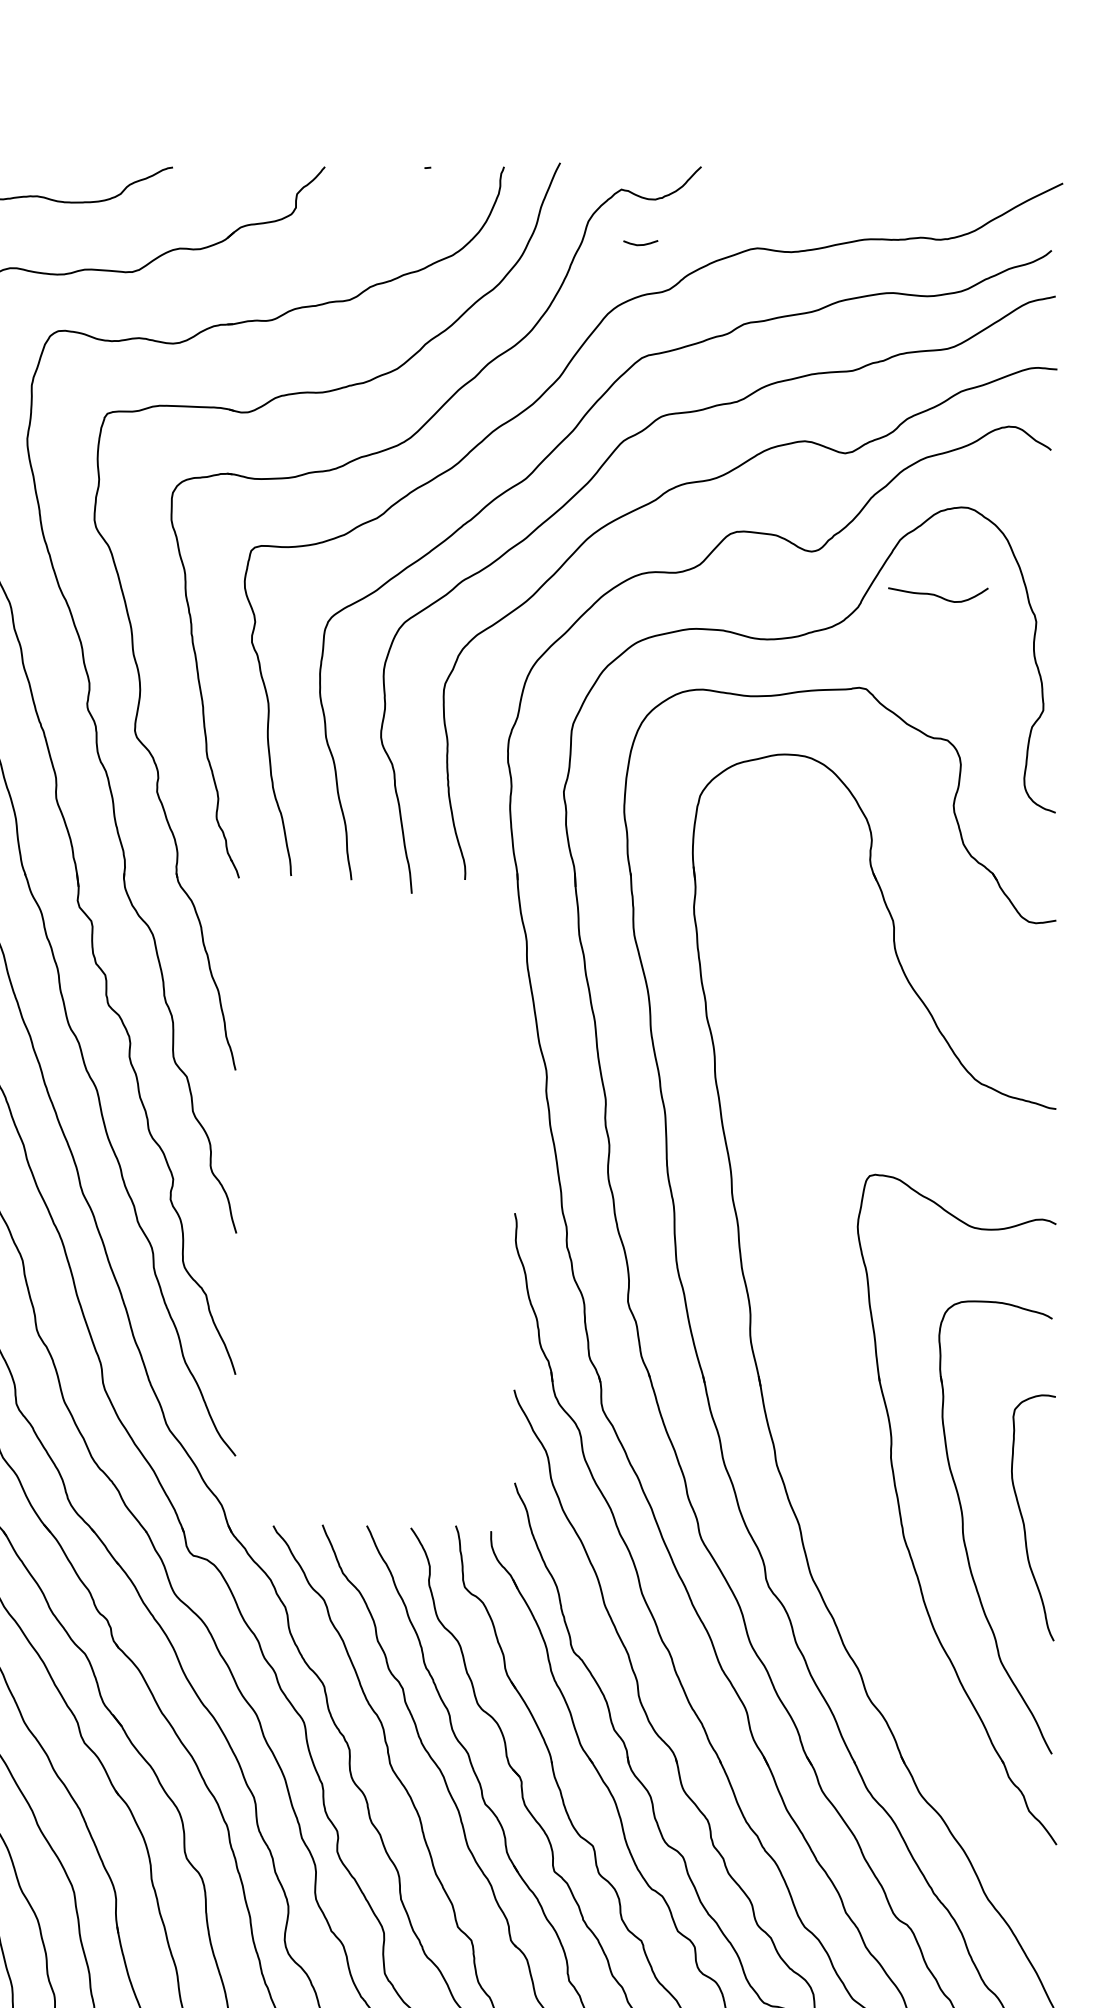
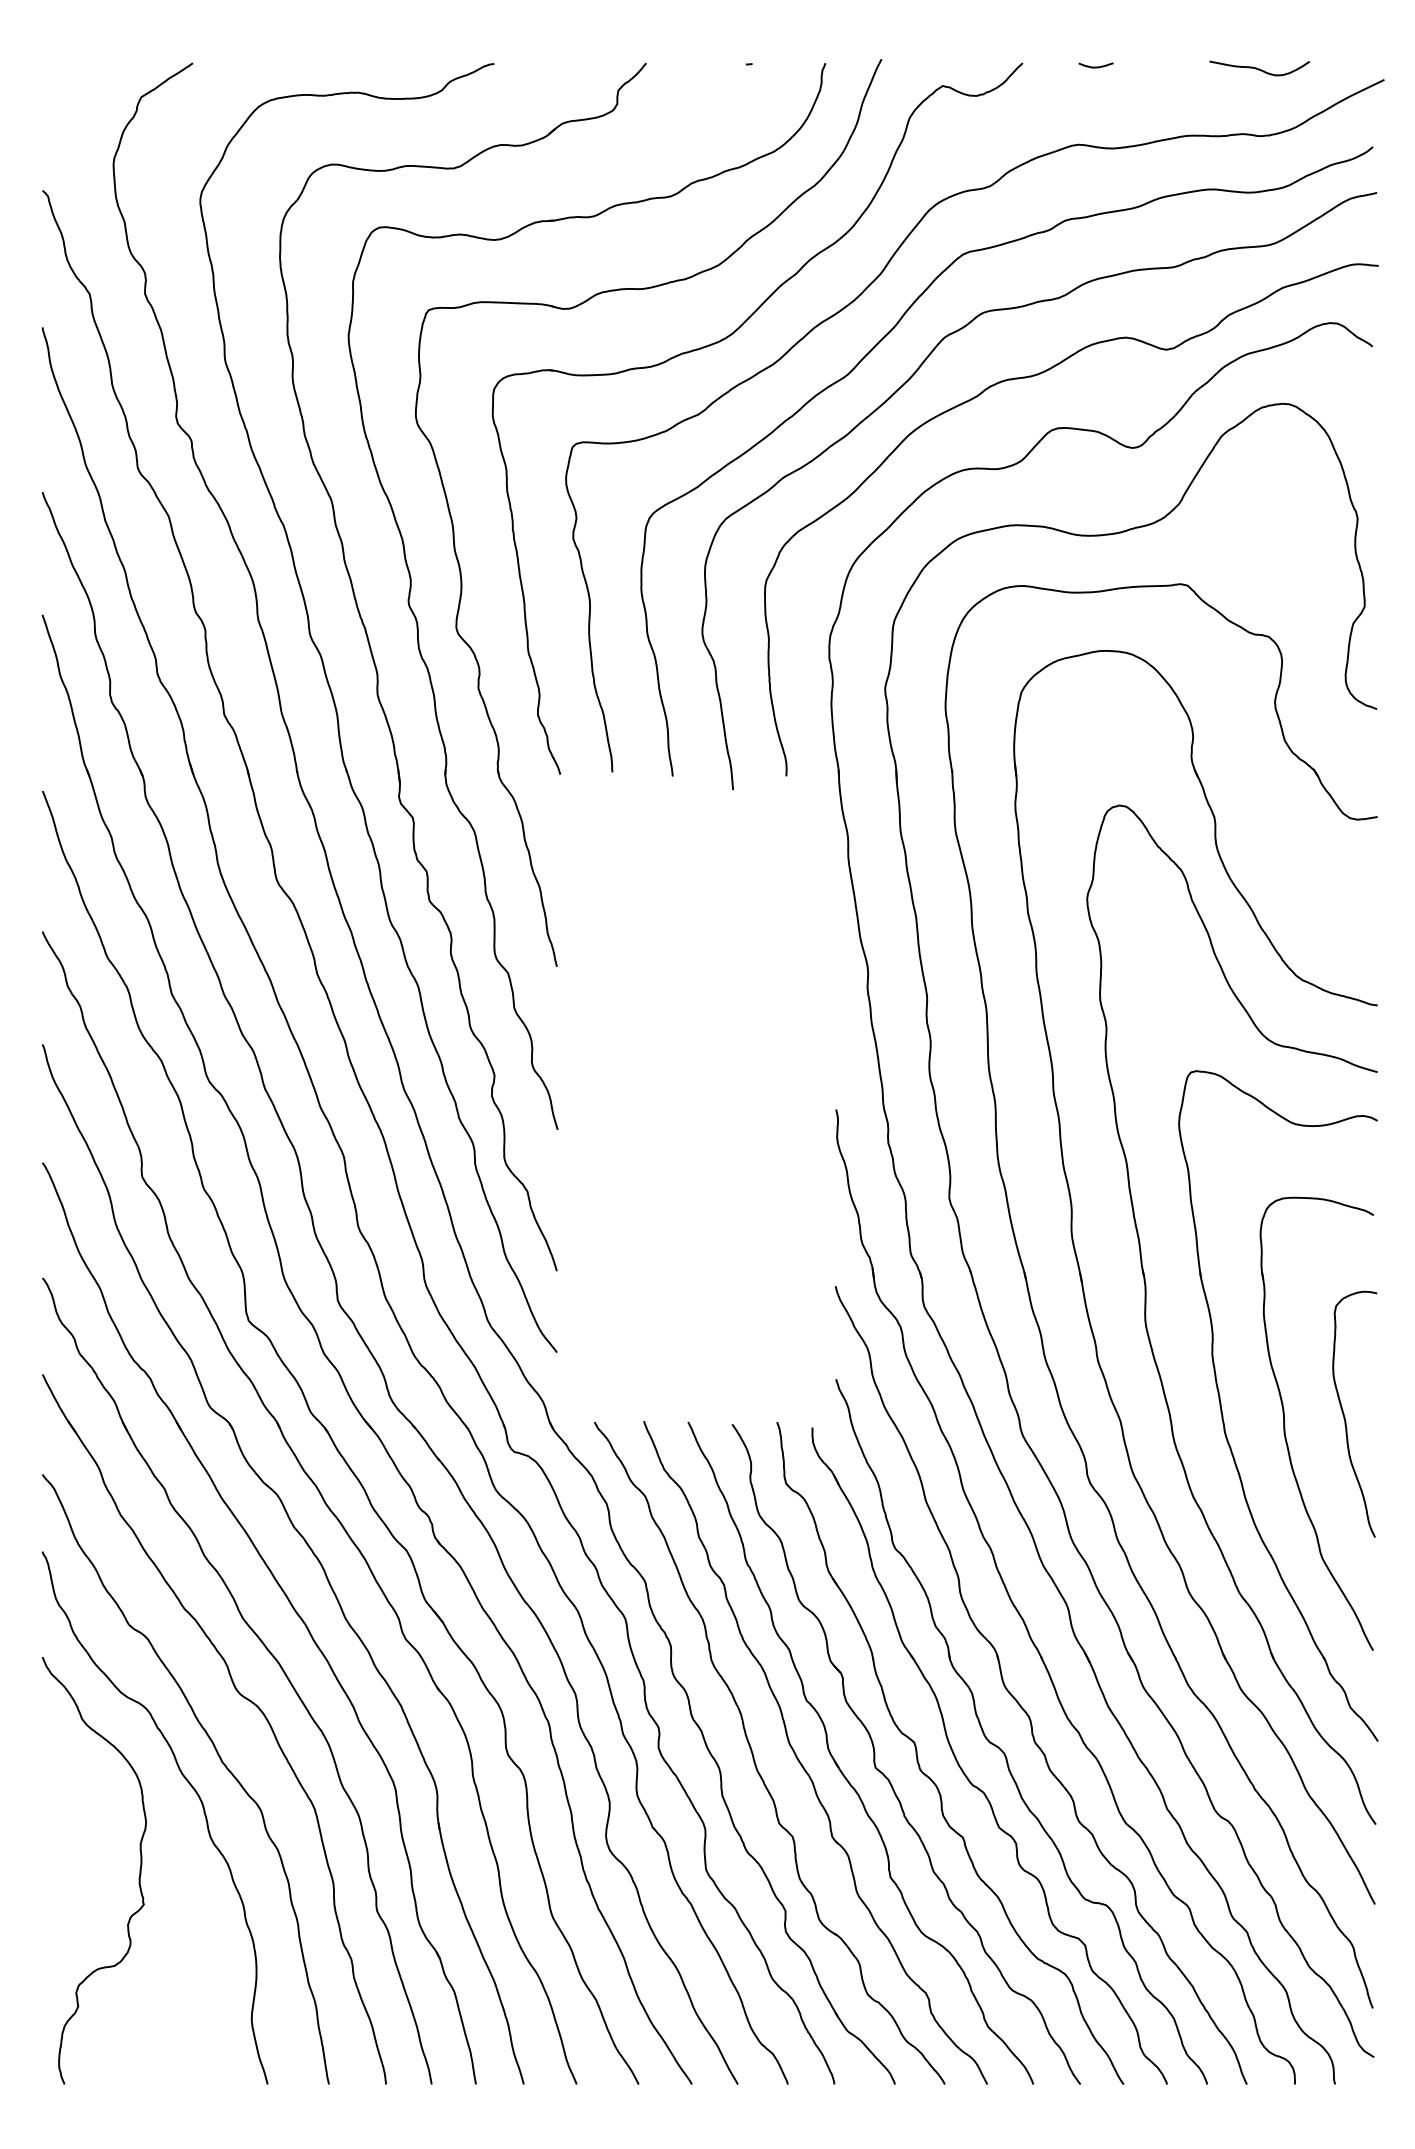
curve: (640, 244) -> (1095, 66), moved
curve: (938, 595) -> (1259, 68), moved
part: (828, 1439) -> (1149, 1335), added

